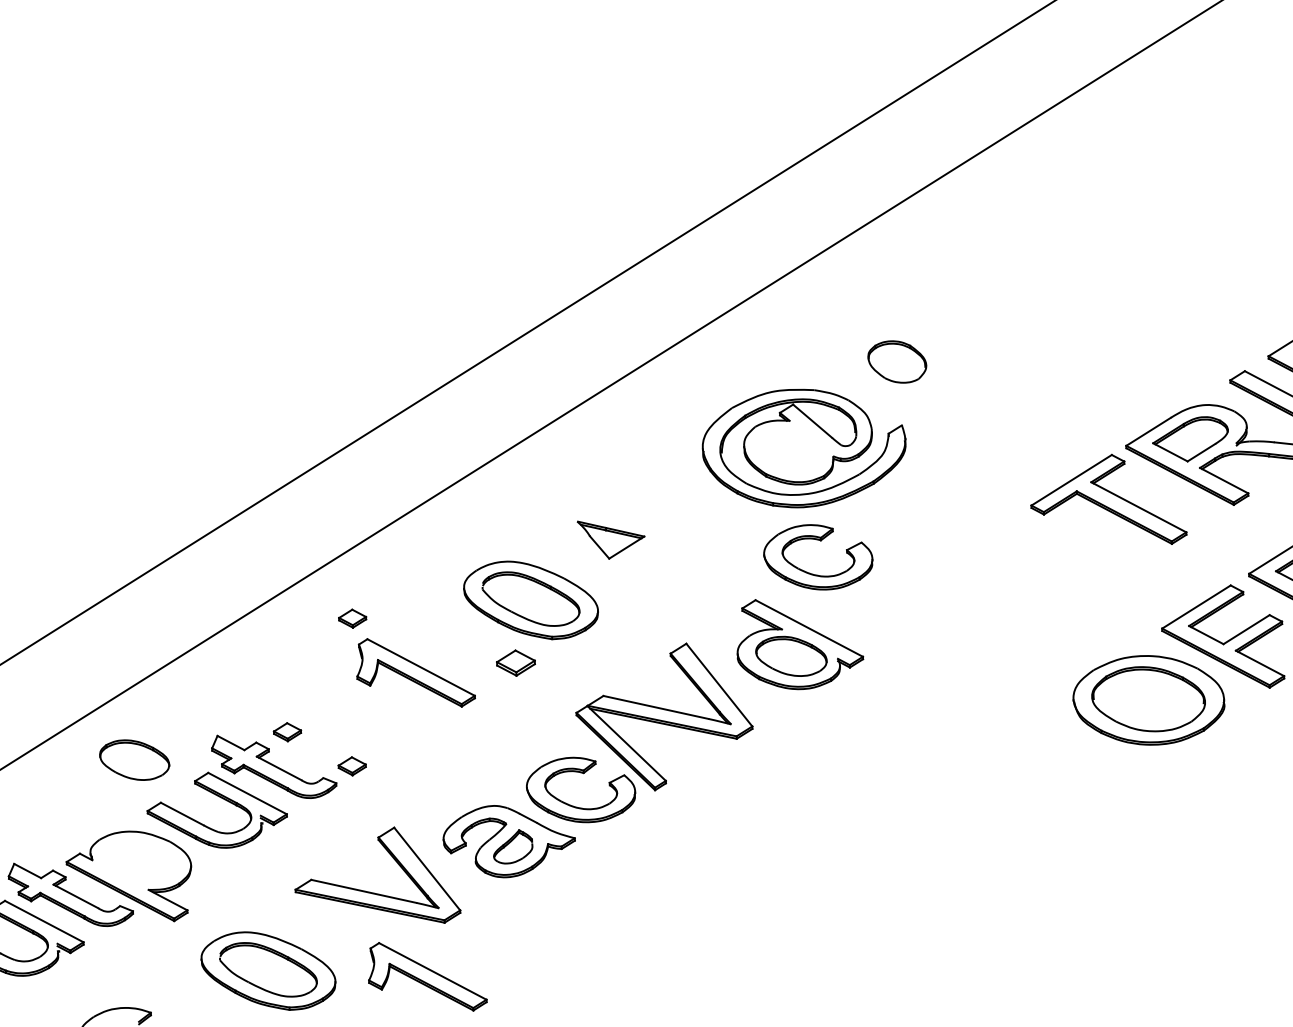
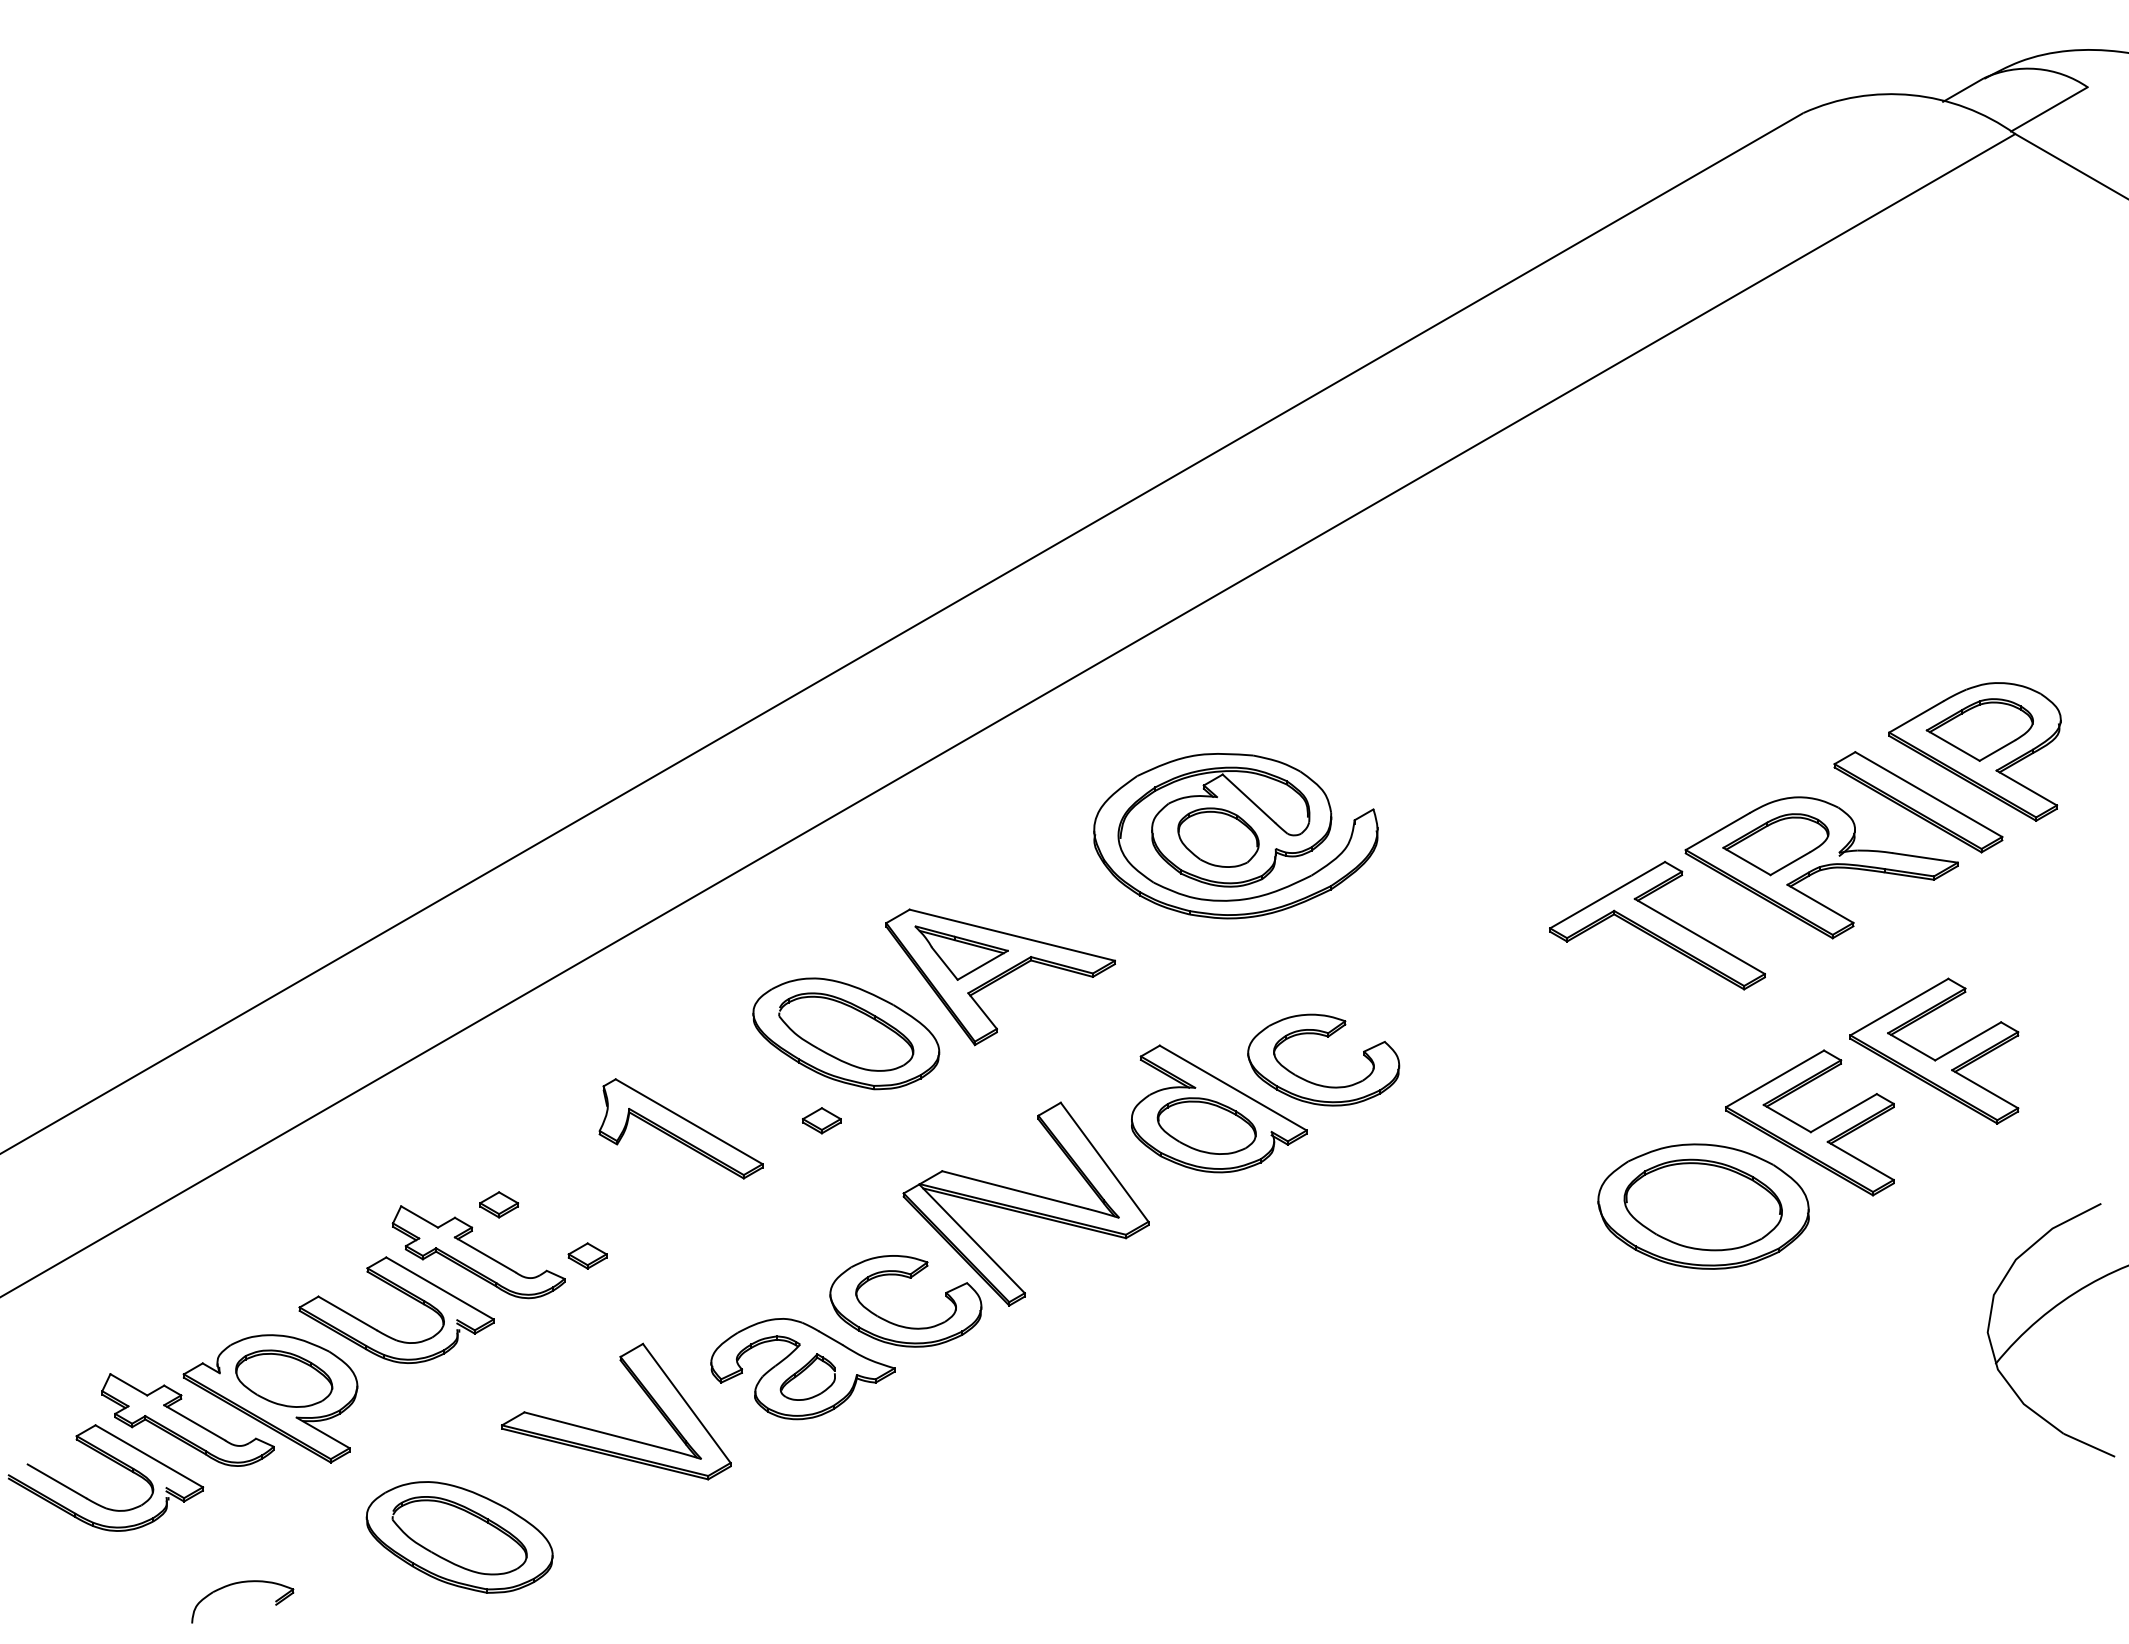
part: (897, 361) -> (1218, 837), moved
part: (820, 541) -> (1327, 1037), moved
part: (639, 555) -> (1000, 977), added
part: (352, 618) -> (595, 1049), removed
part: (515, 663) -> (821, 1120), size x0.71
part: (134, 759) -> (284, 1378), moved
part: (426, 976) -> (680, 1553), removed

